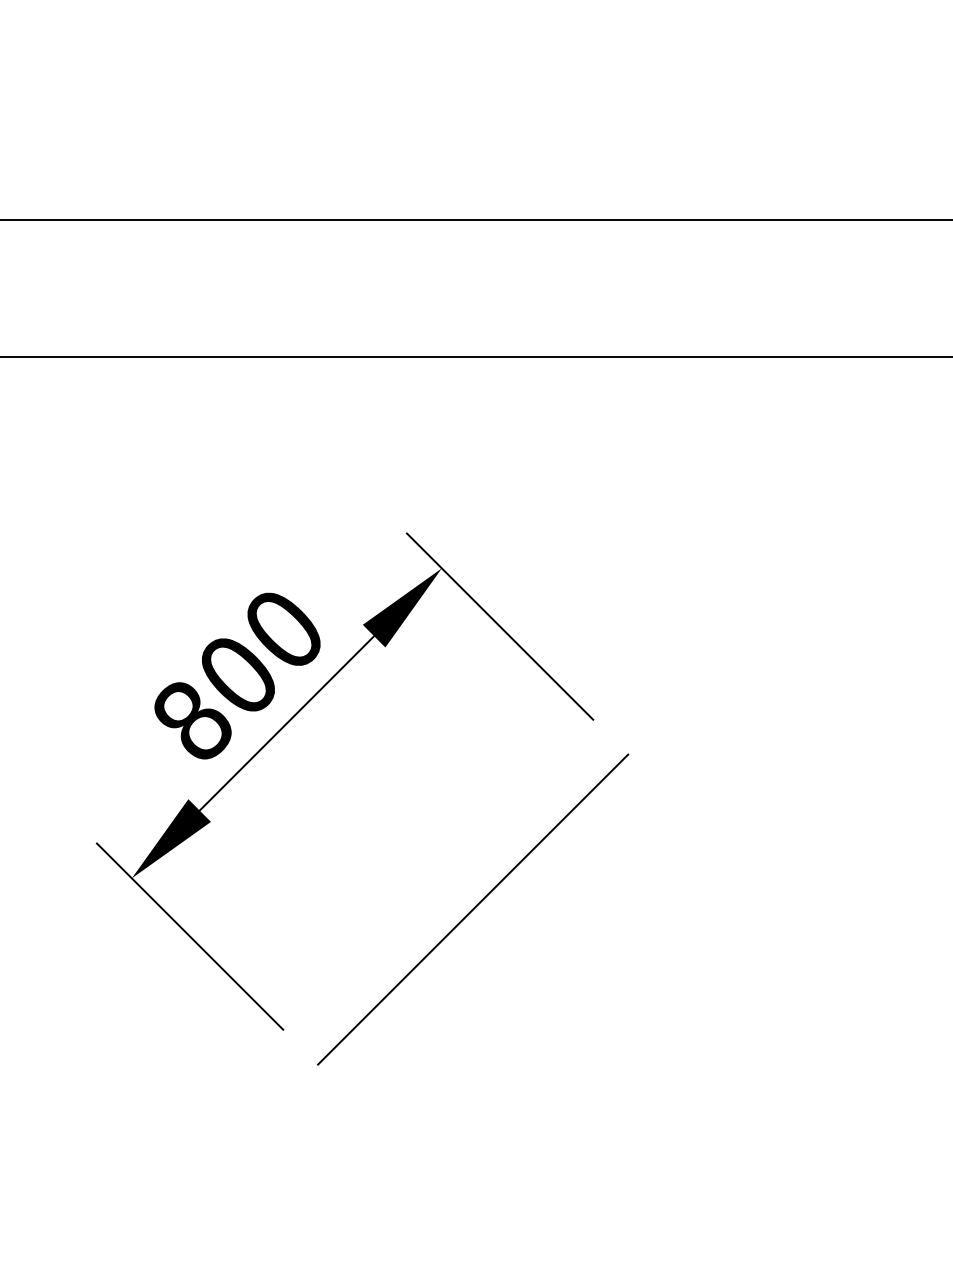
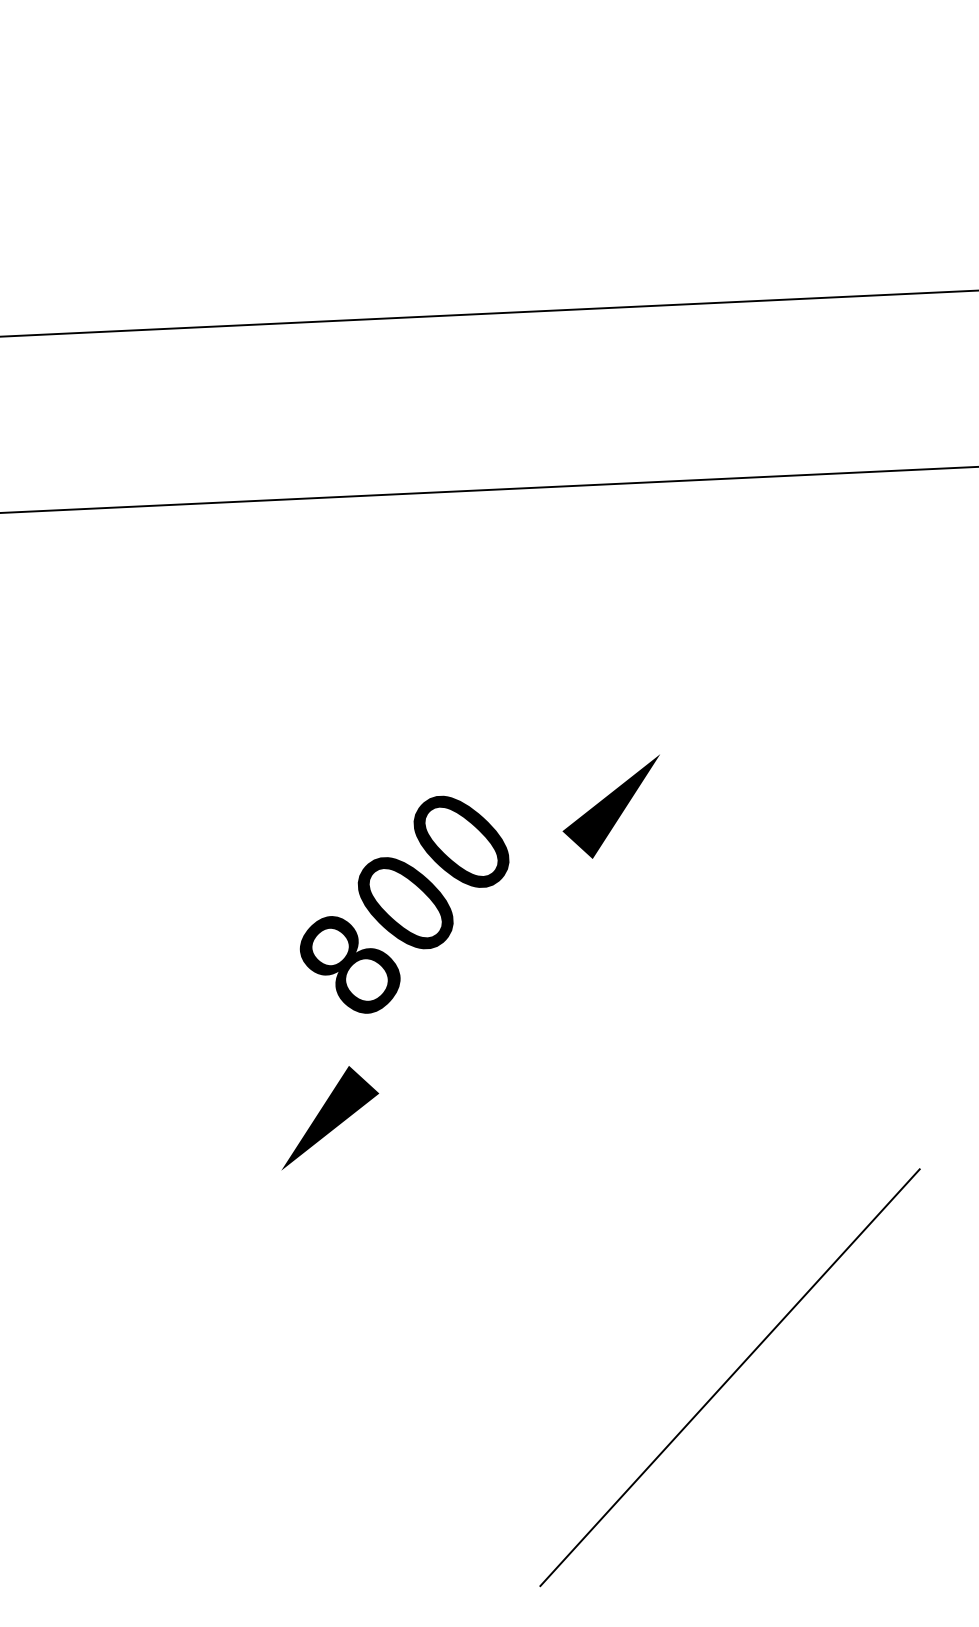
line: (499, 626) -> (737, 825), removed
line: (286, 723) -> (470, 962), removed
line: (473, 909) -> (730, 1377), moved
line: (189, 936) -> (358, 1241), removed

